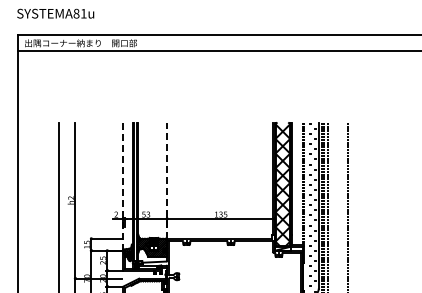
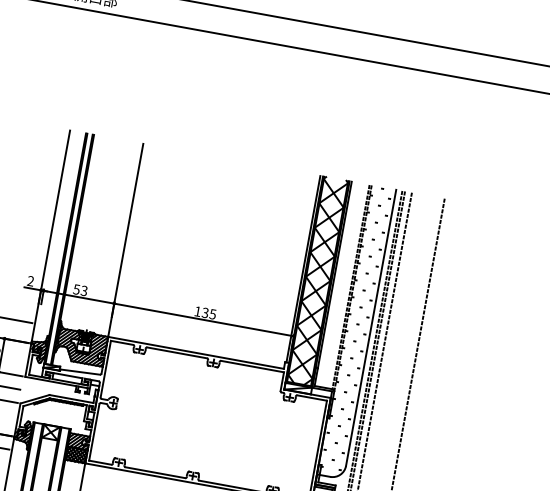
line: (167, 180) -> (126, 239), dashed -> solid
line: (123, 187) -> (50, 238), dashed -> solid

